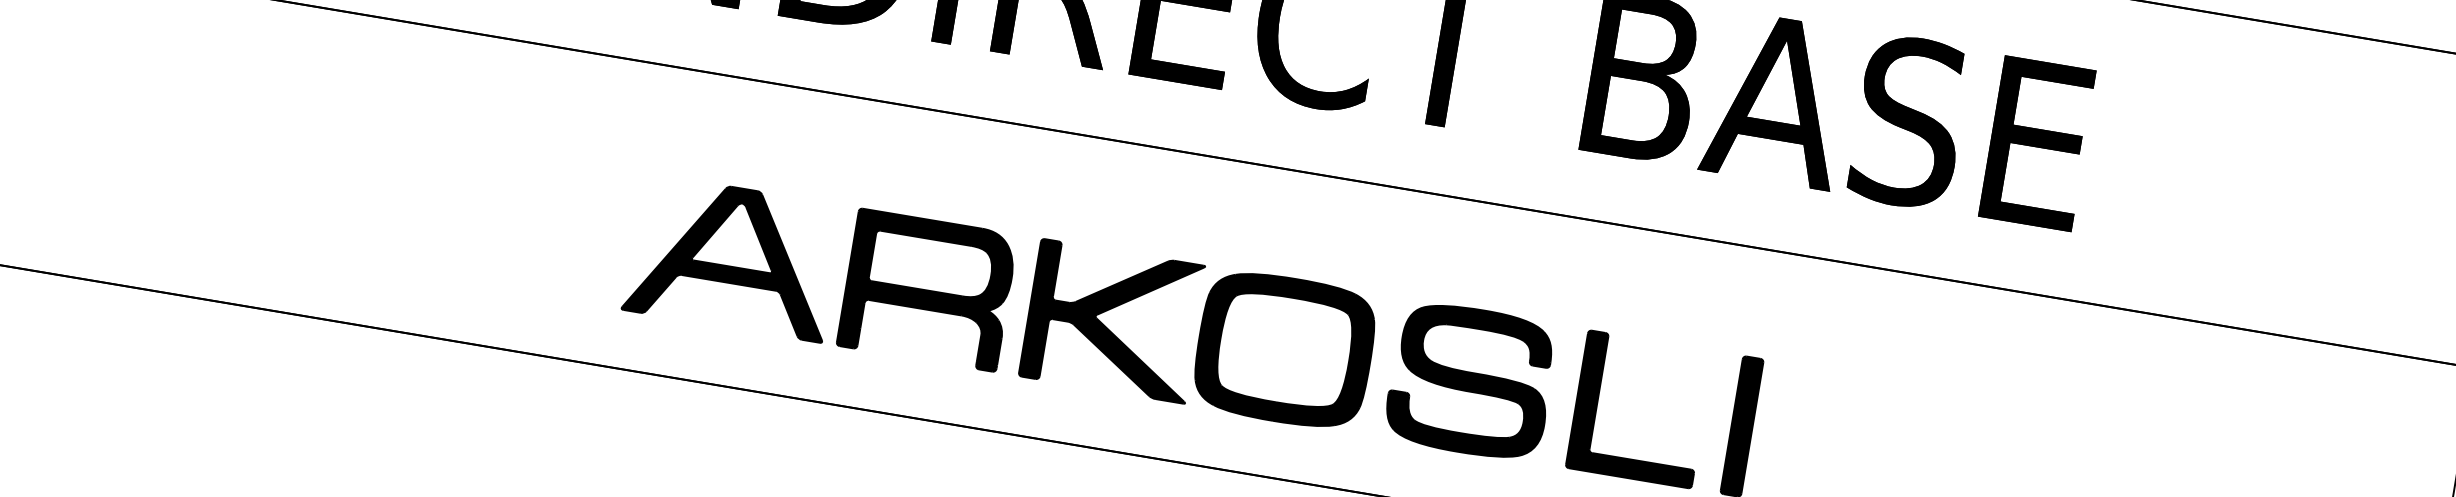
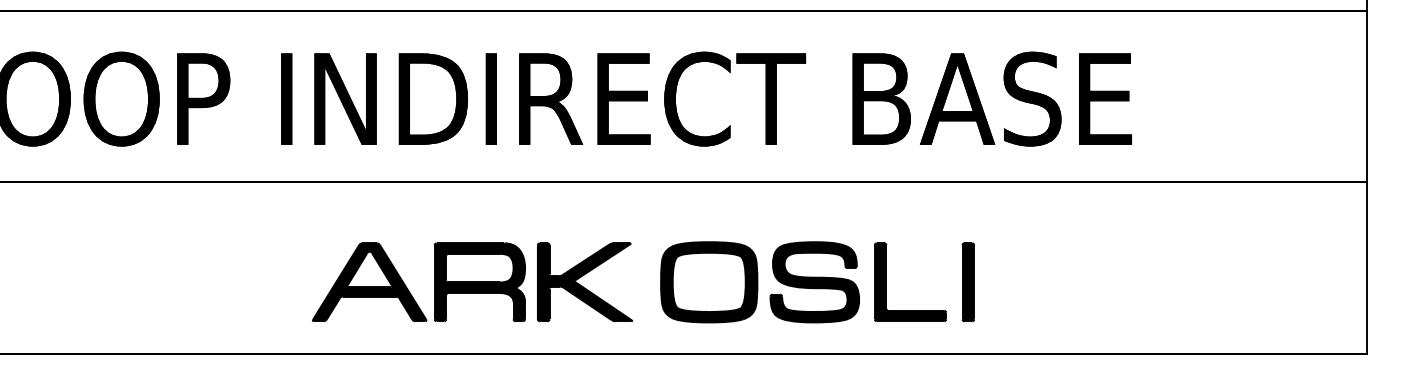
part: (914, 288) -> (472, 282), moved

